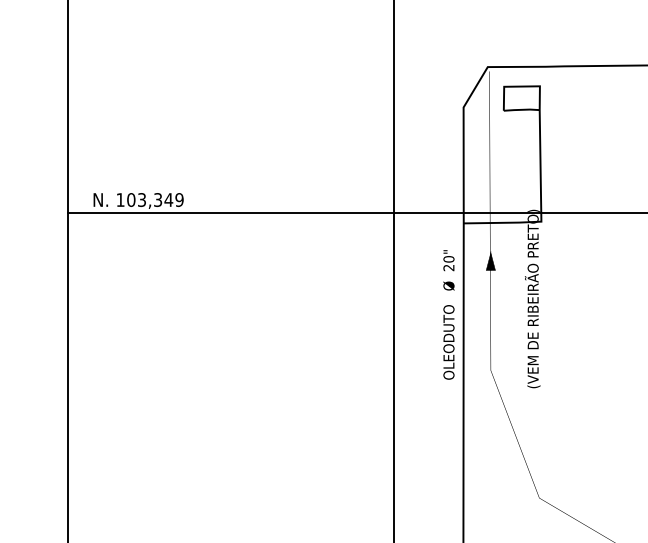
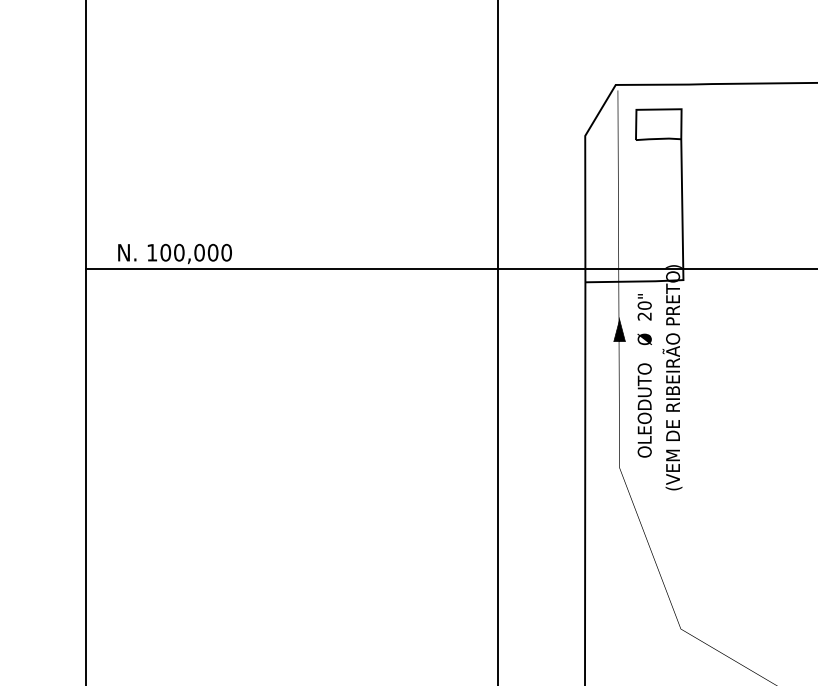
text: (160, 199) -> (202, 252), 103,349 -> 100,000
text: (448, 314) -> (644, 375), moved

